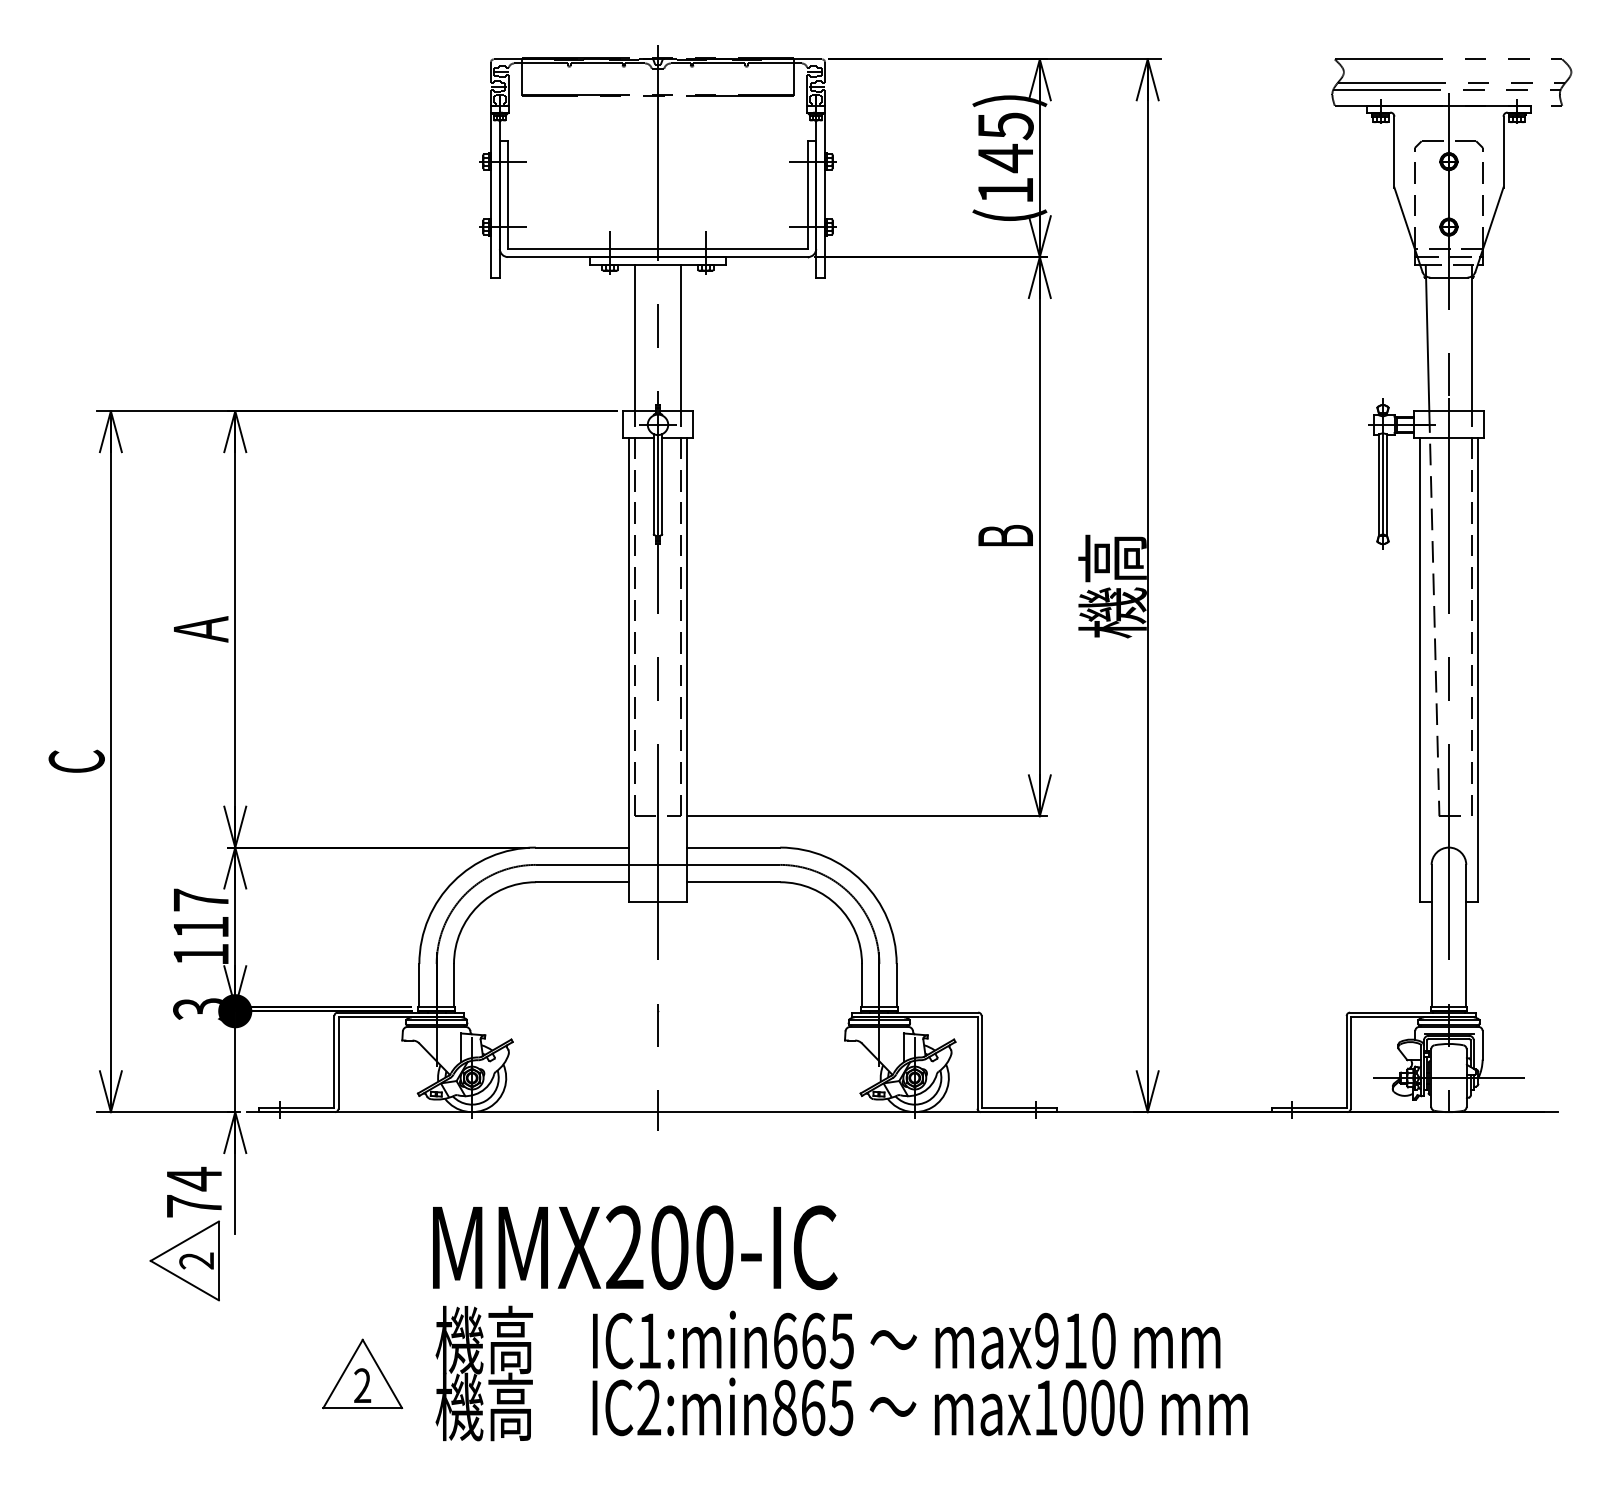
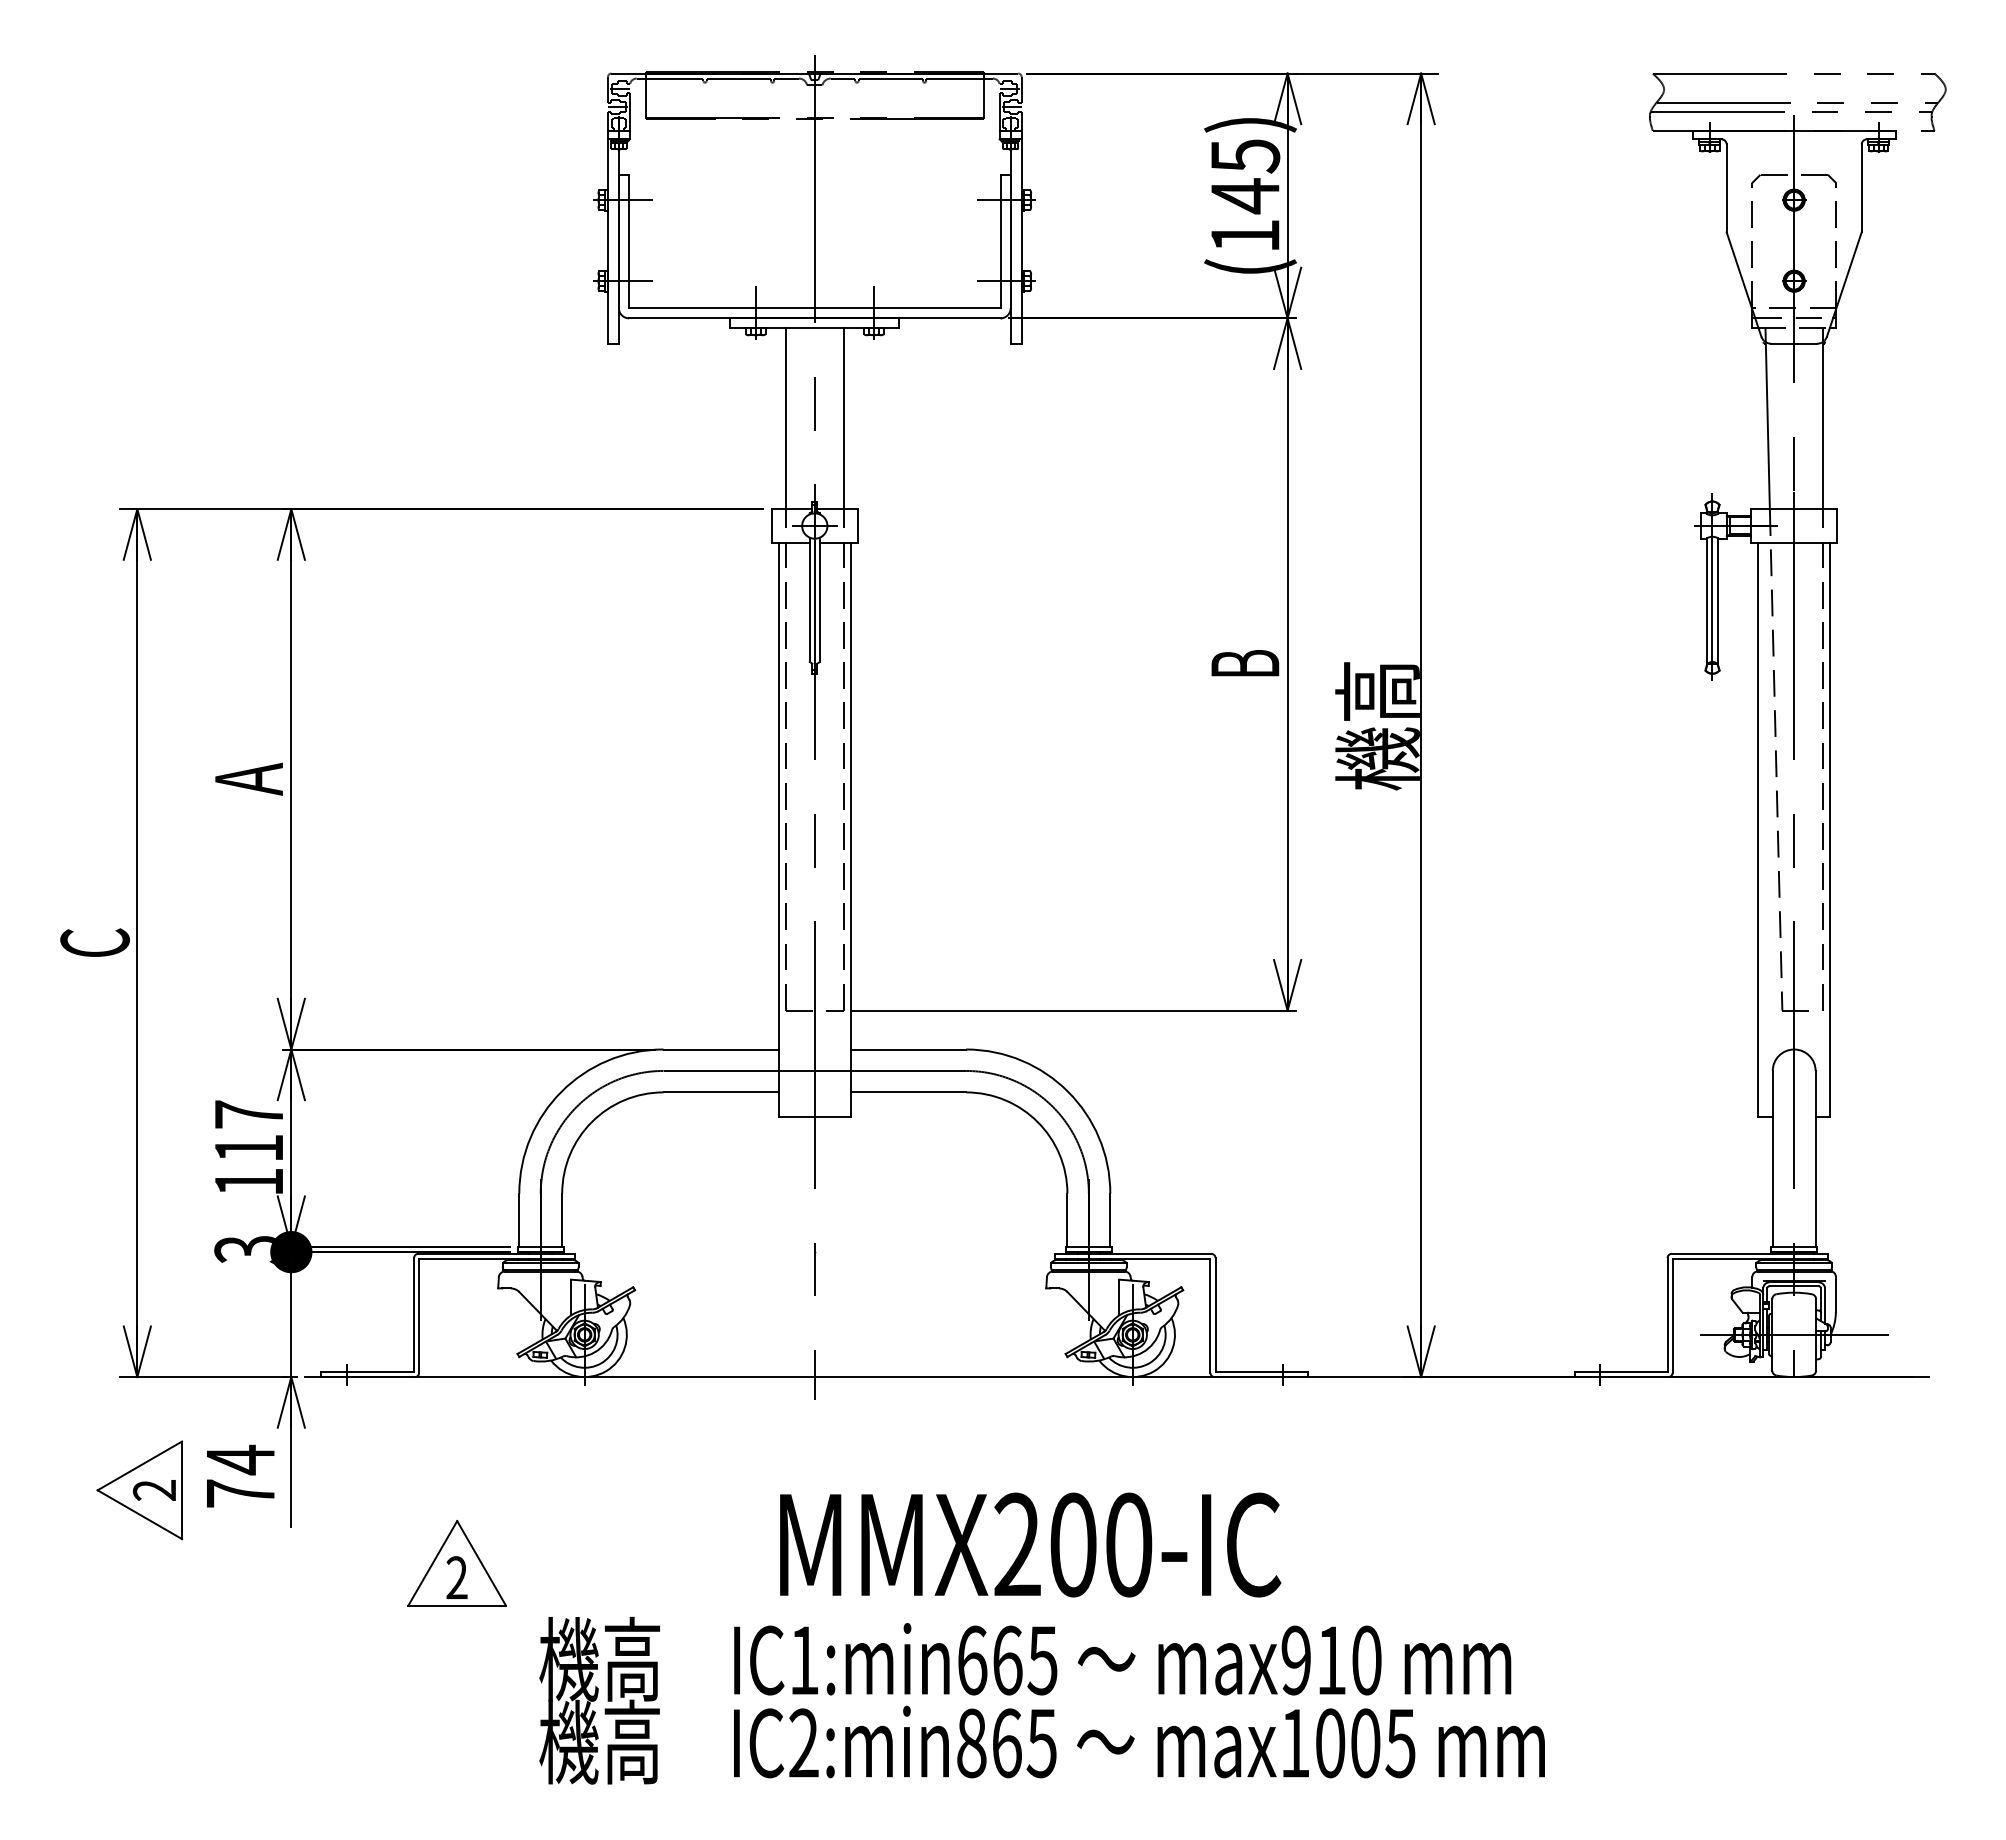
text: (635, 1247) -> (1030, 1544), moved
part: (184, 1261) -> (139, 1490), moved
part: (362, 1374) -> (456, 1563), moved
text: (1131, 1408) -> (1400, 1743), max1000 -> max1005

